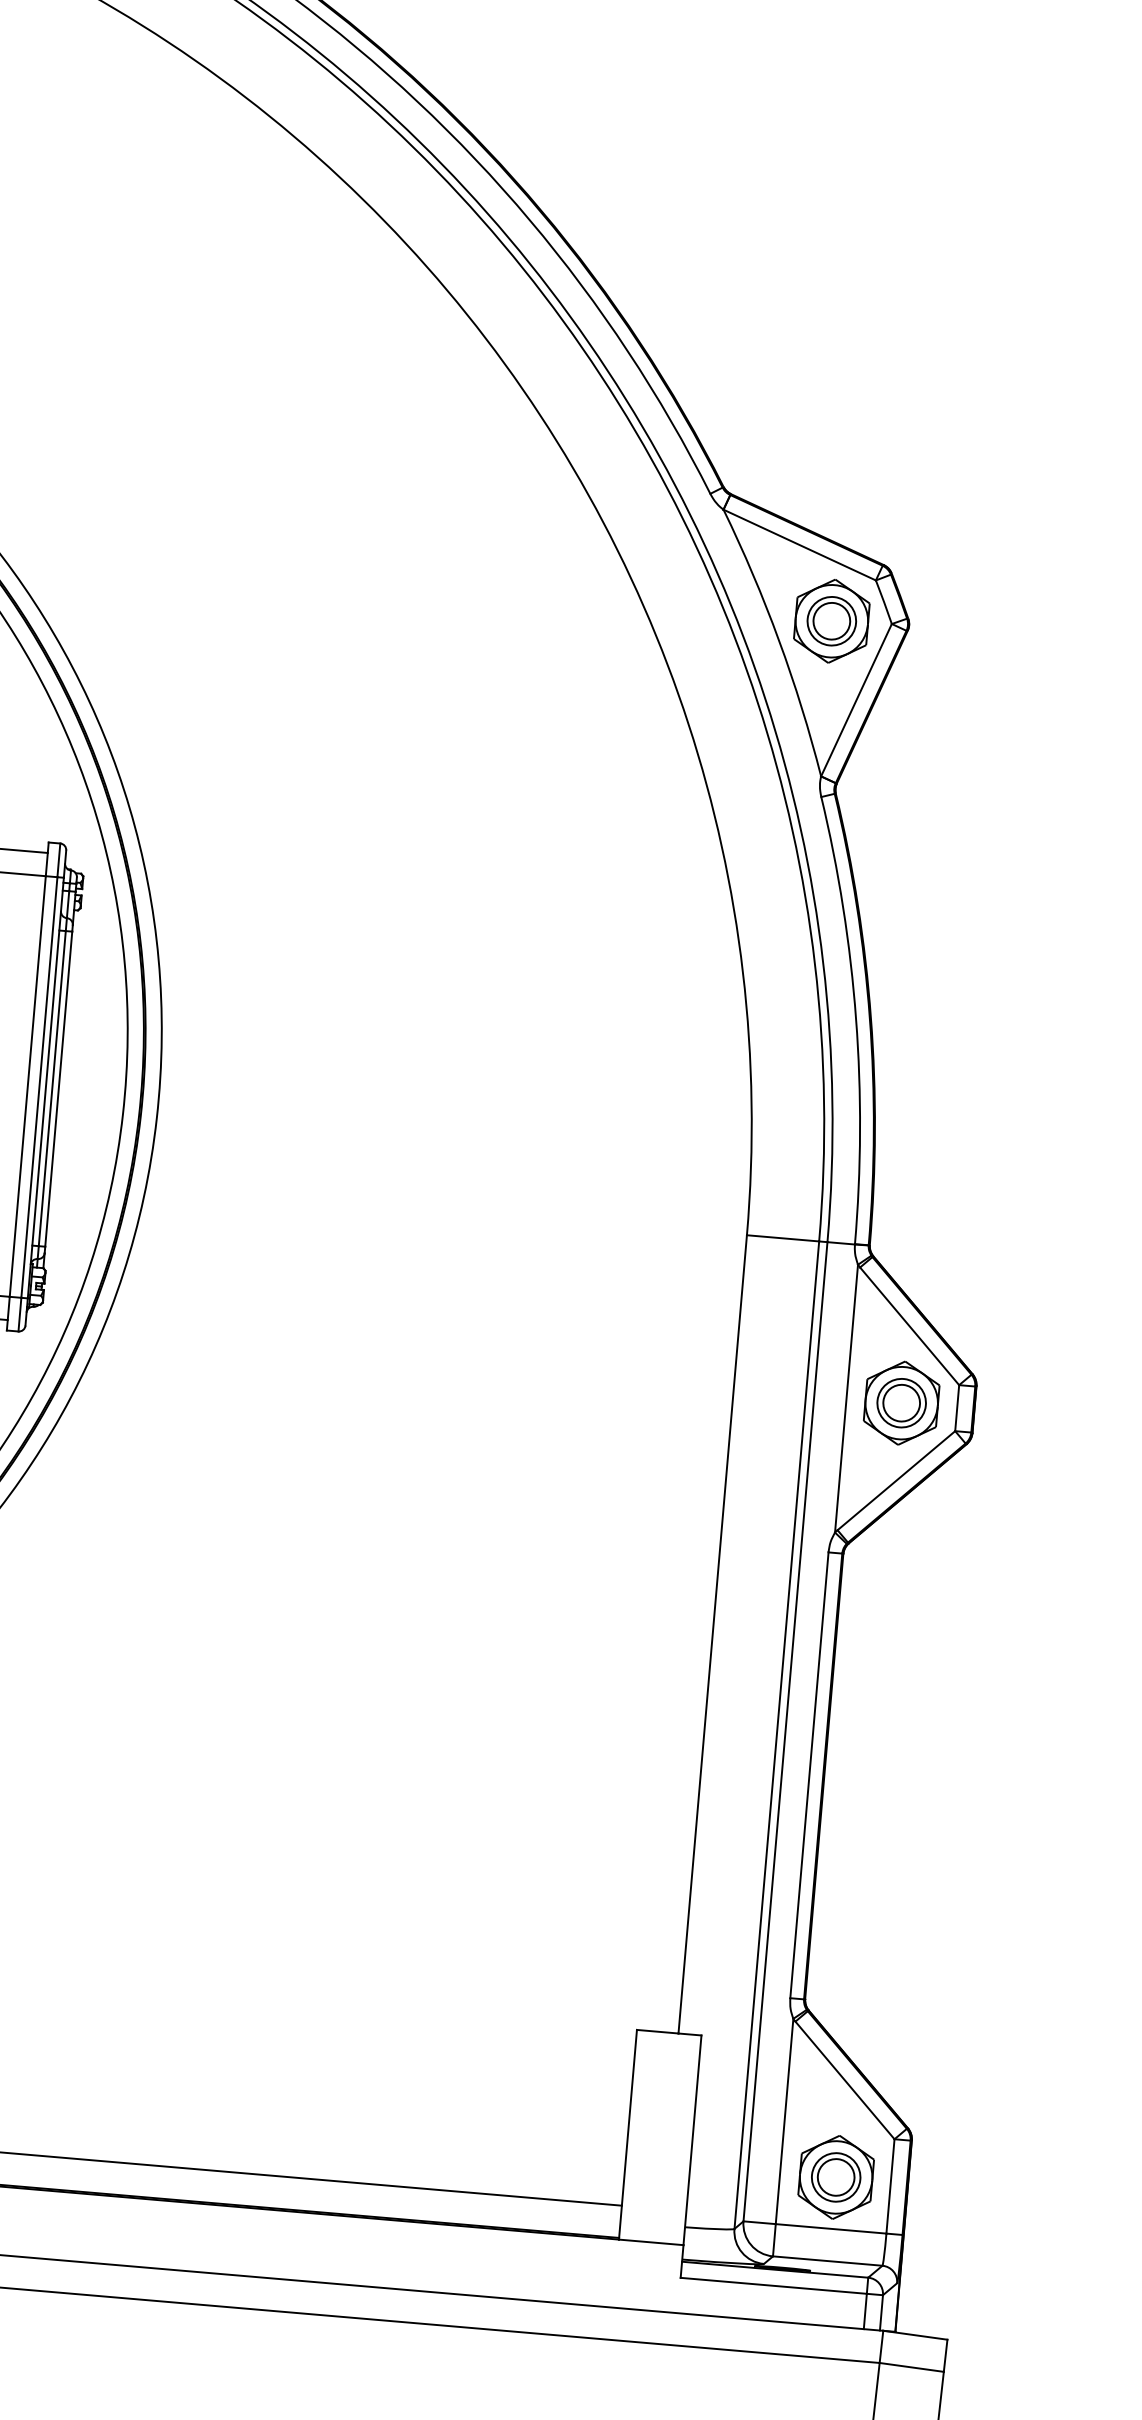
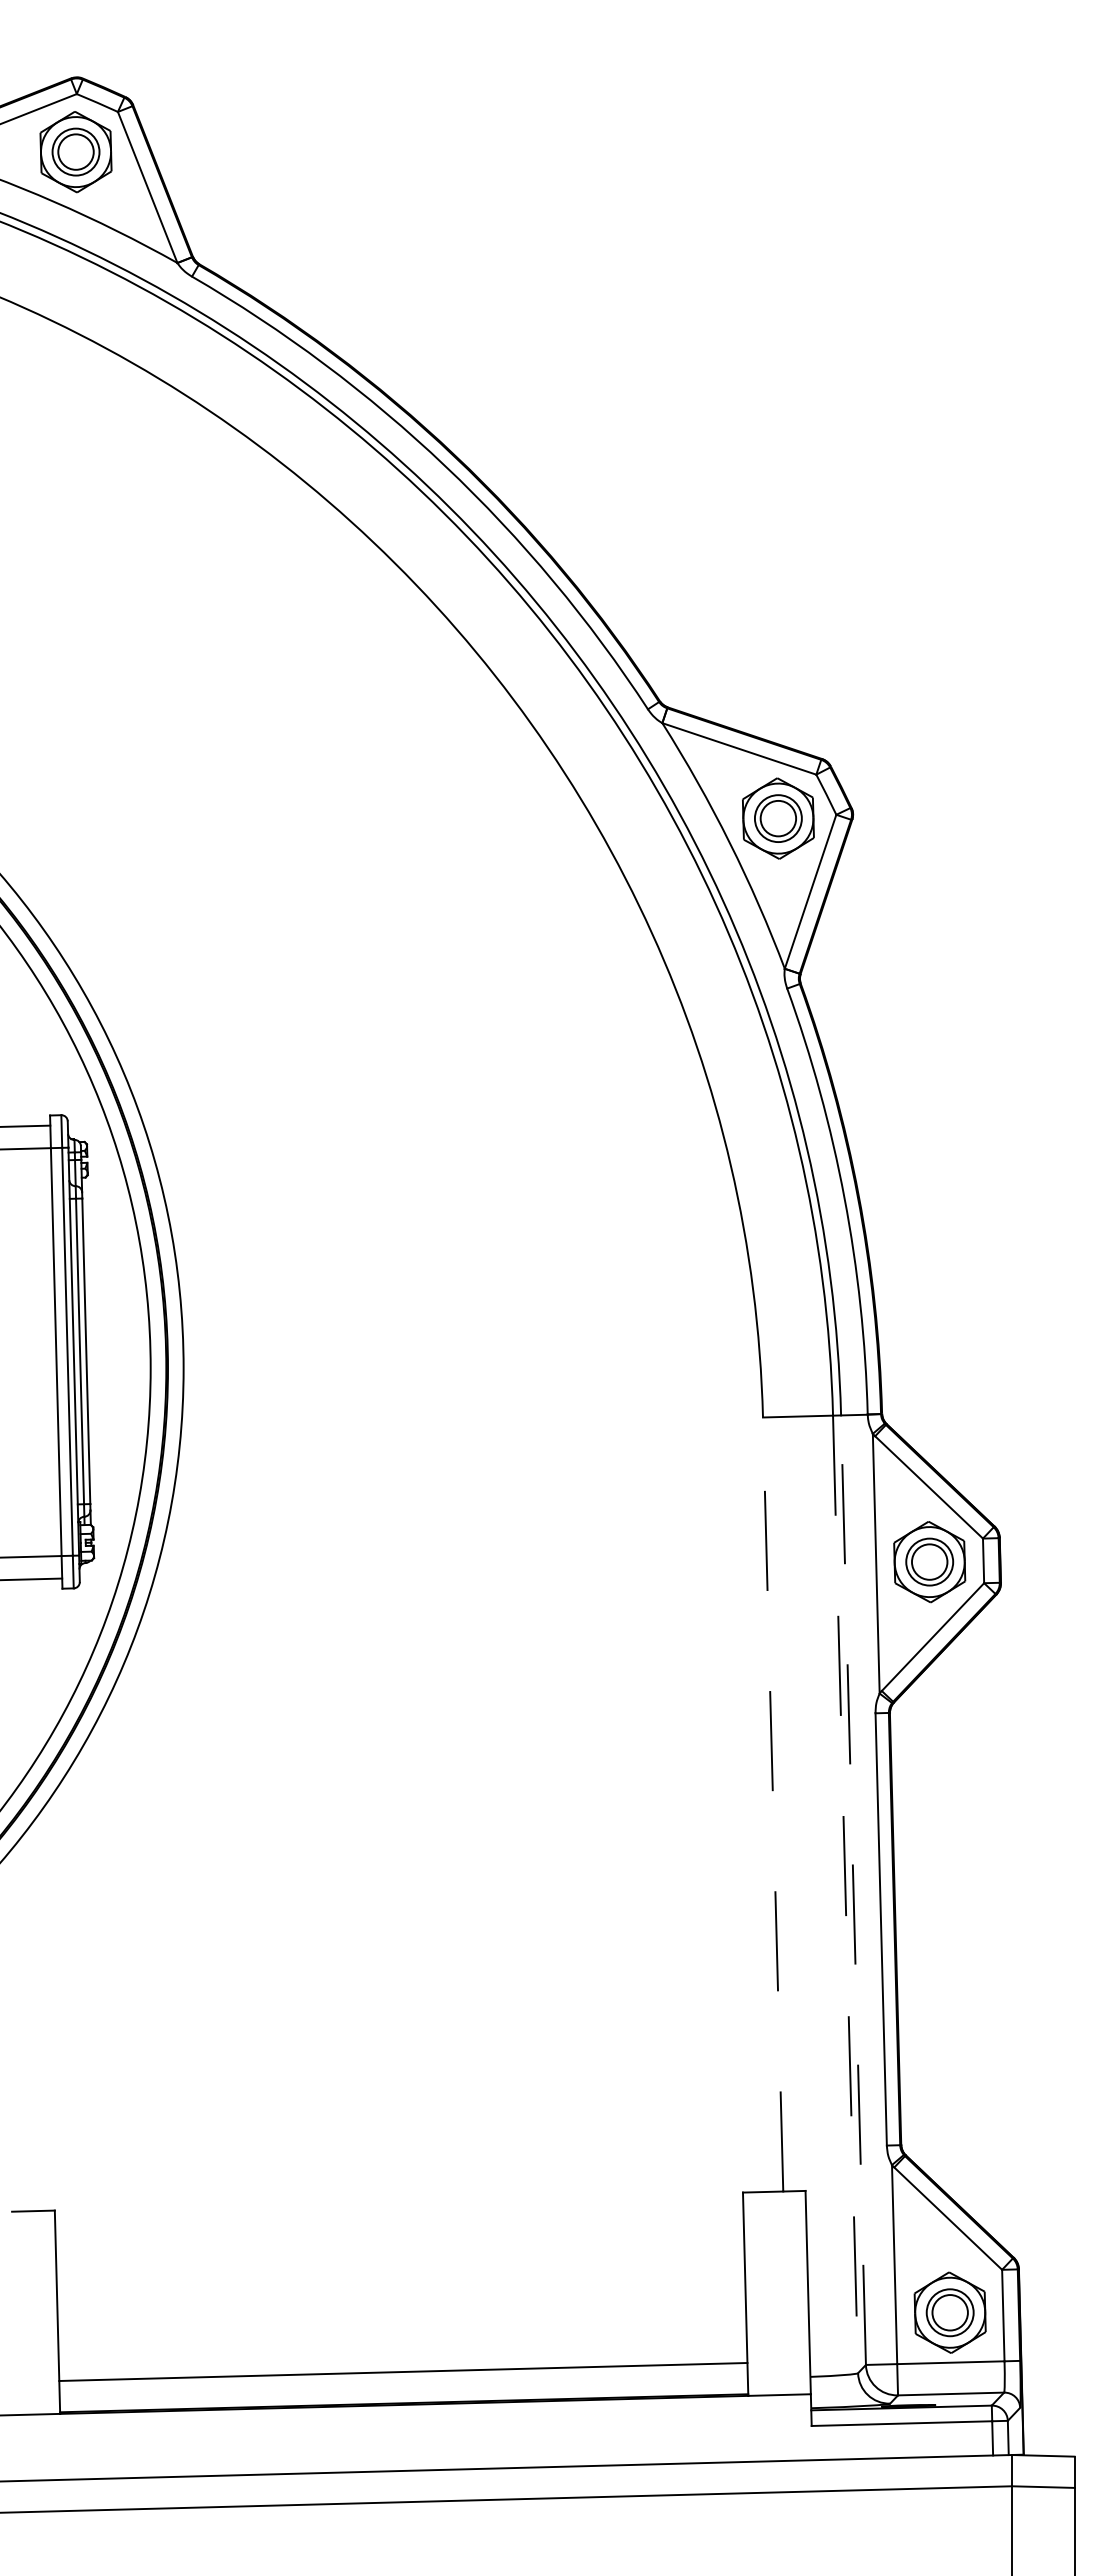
line: (713, 1634) -> (773, 1804), solid -> dashed
line: (785, 1732) -> (853, 1890), solid -> dashed
line: (776, 1735) -> (845, 1894), solid -> dashed

